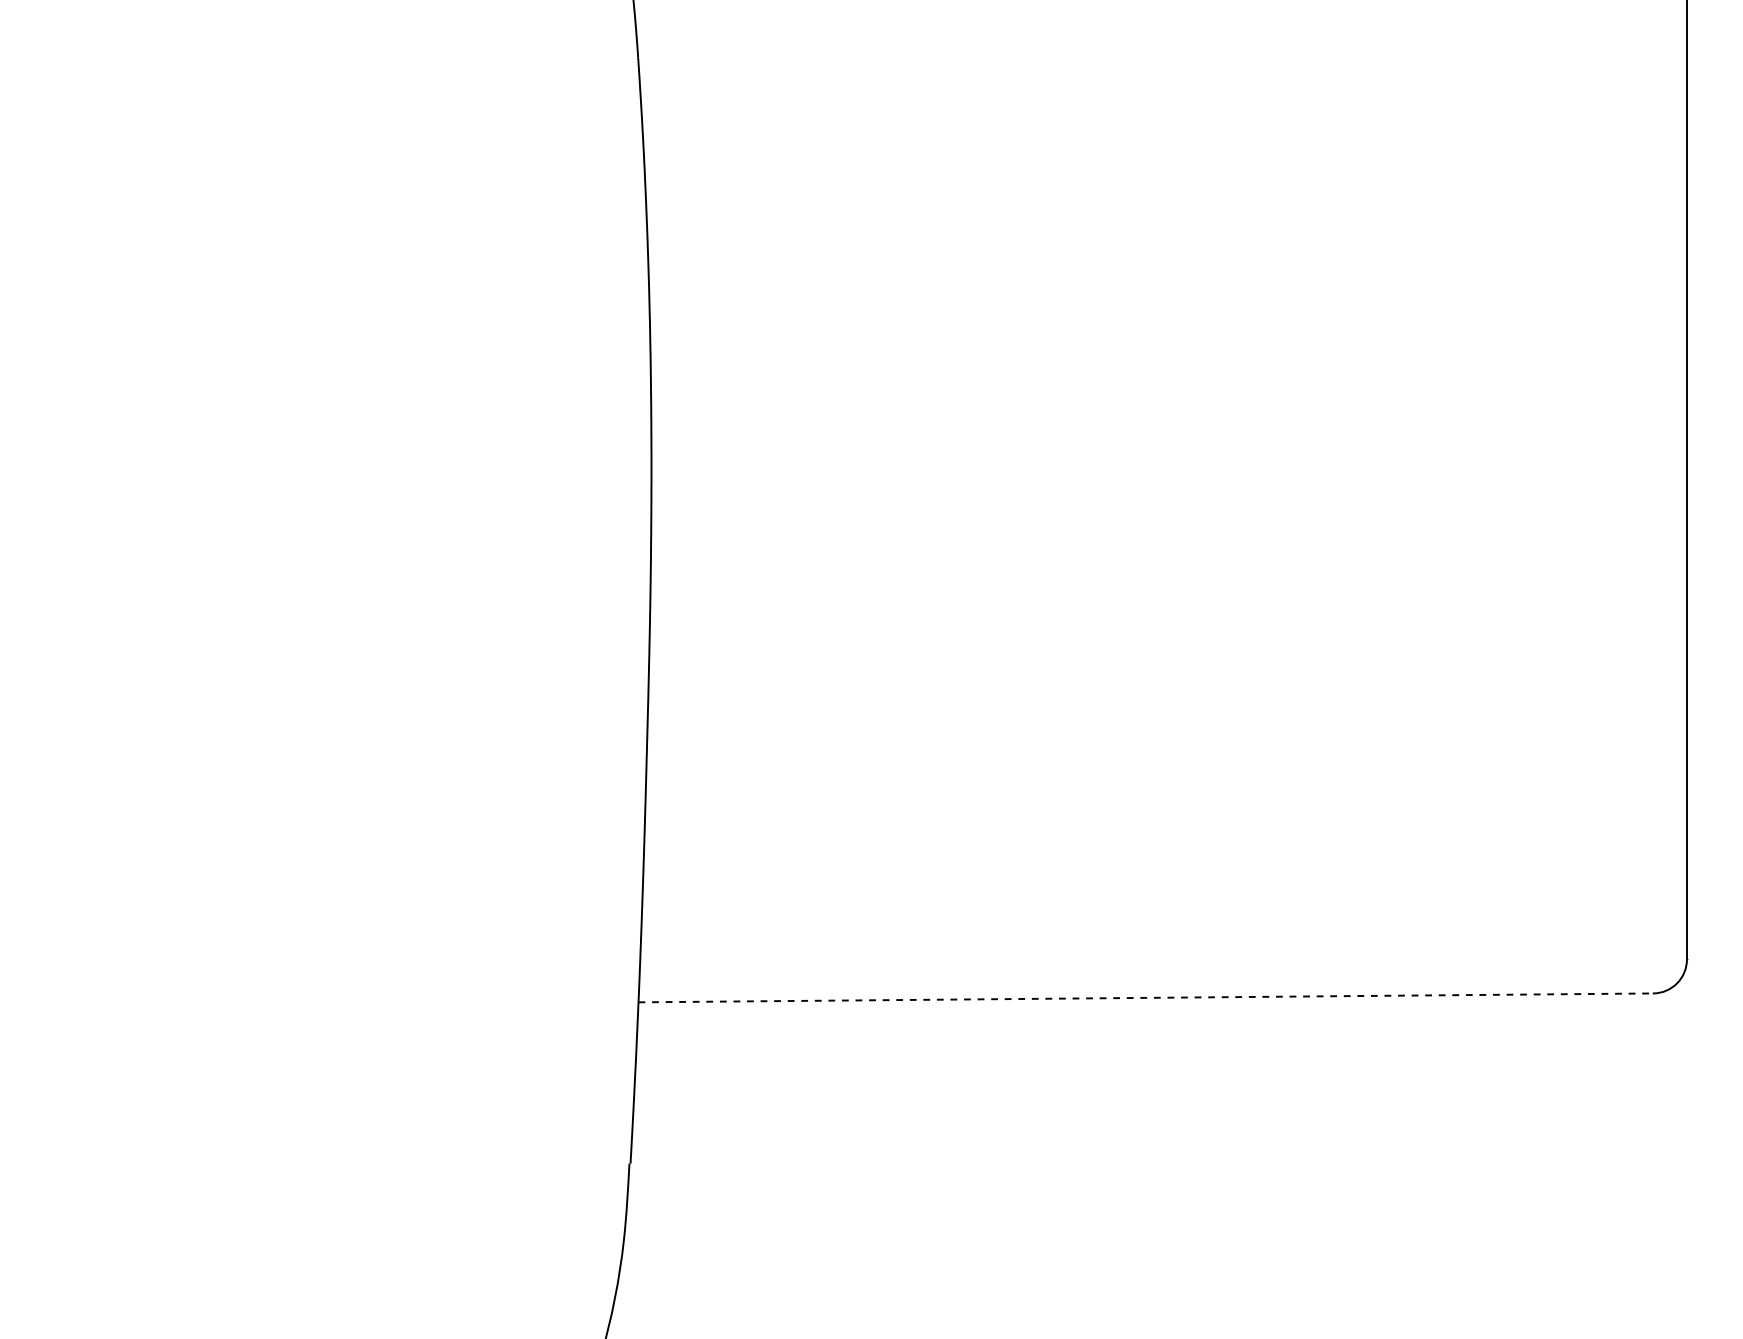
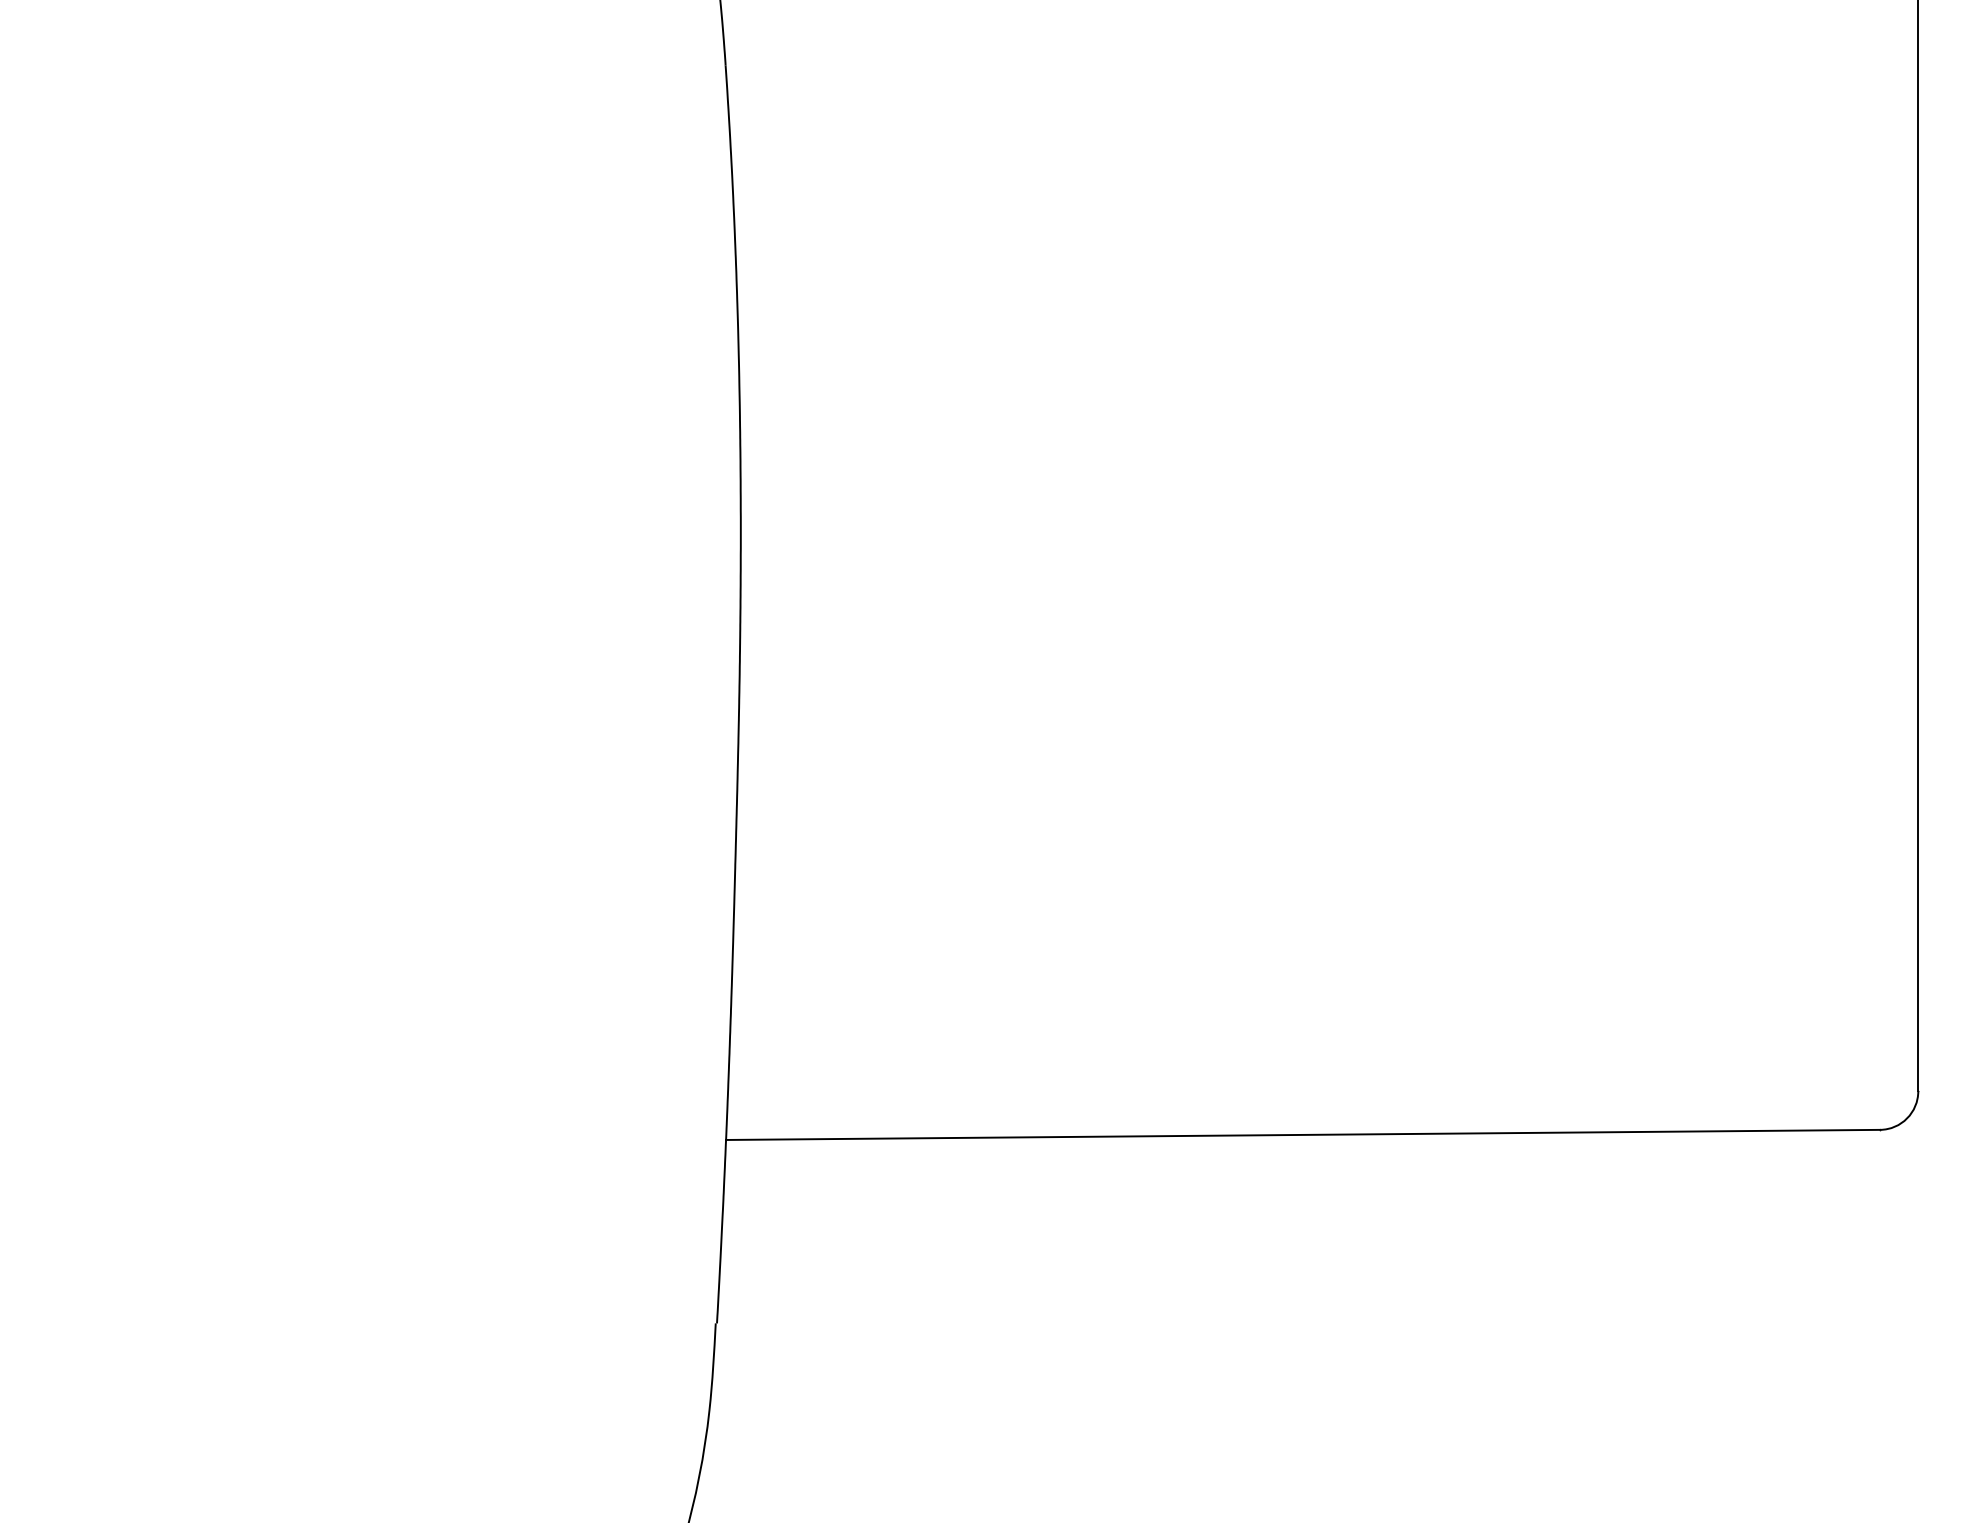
line: (1146, 997) -> (1303, 1134), dashed -> solid

